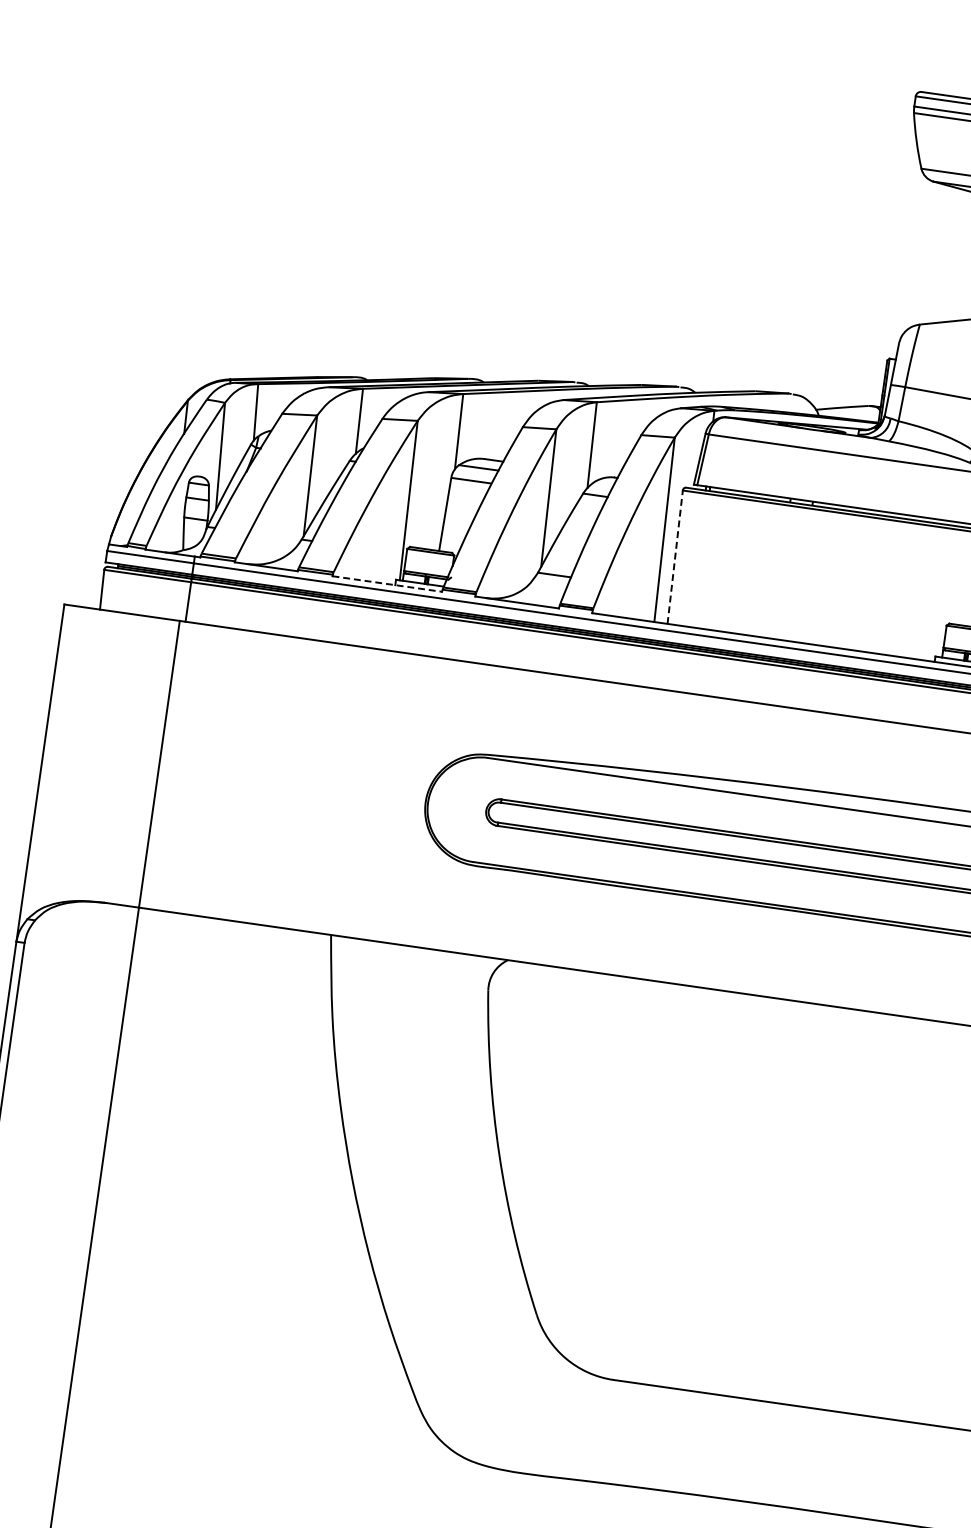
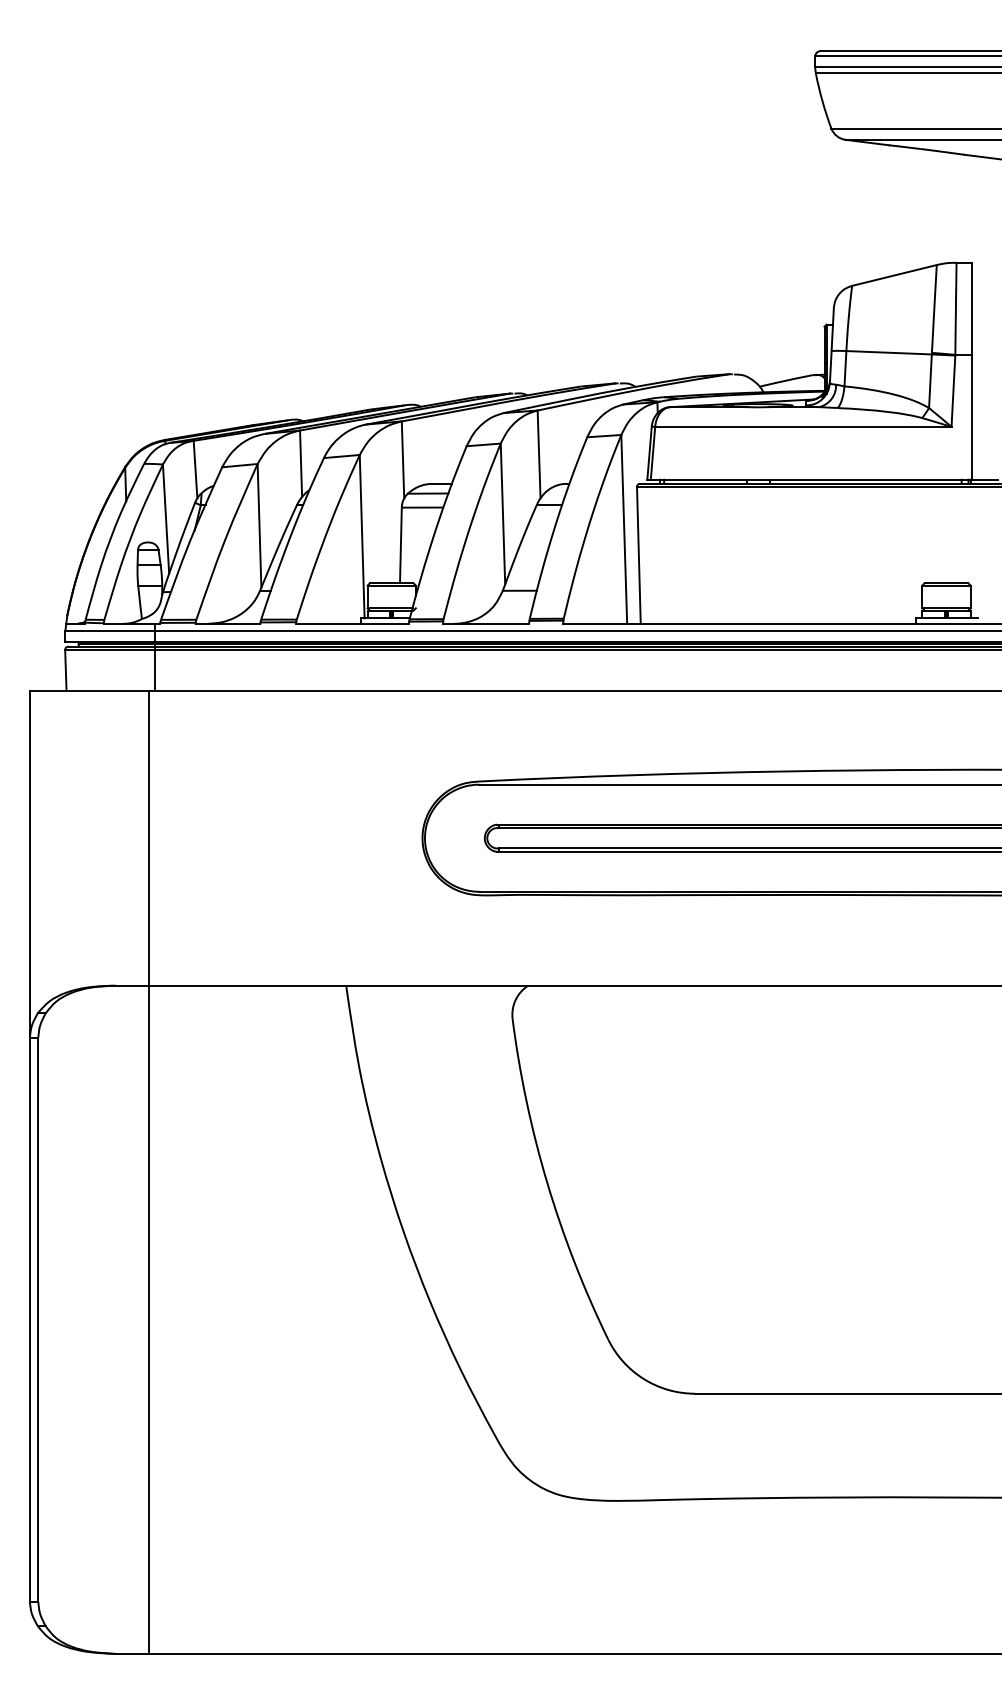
line: (674, 557) -> (638, 555), dashed -> solid
line: (388, 583) -> (353, 623), dashed -> solid

